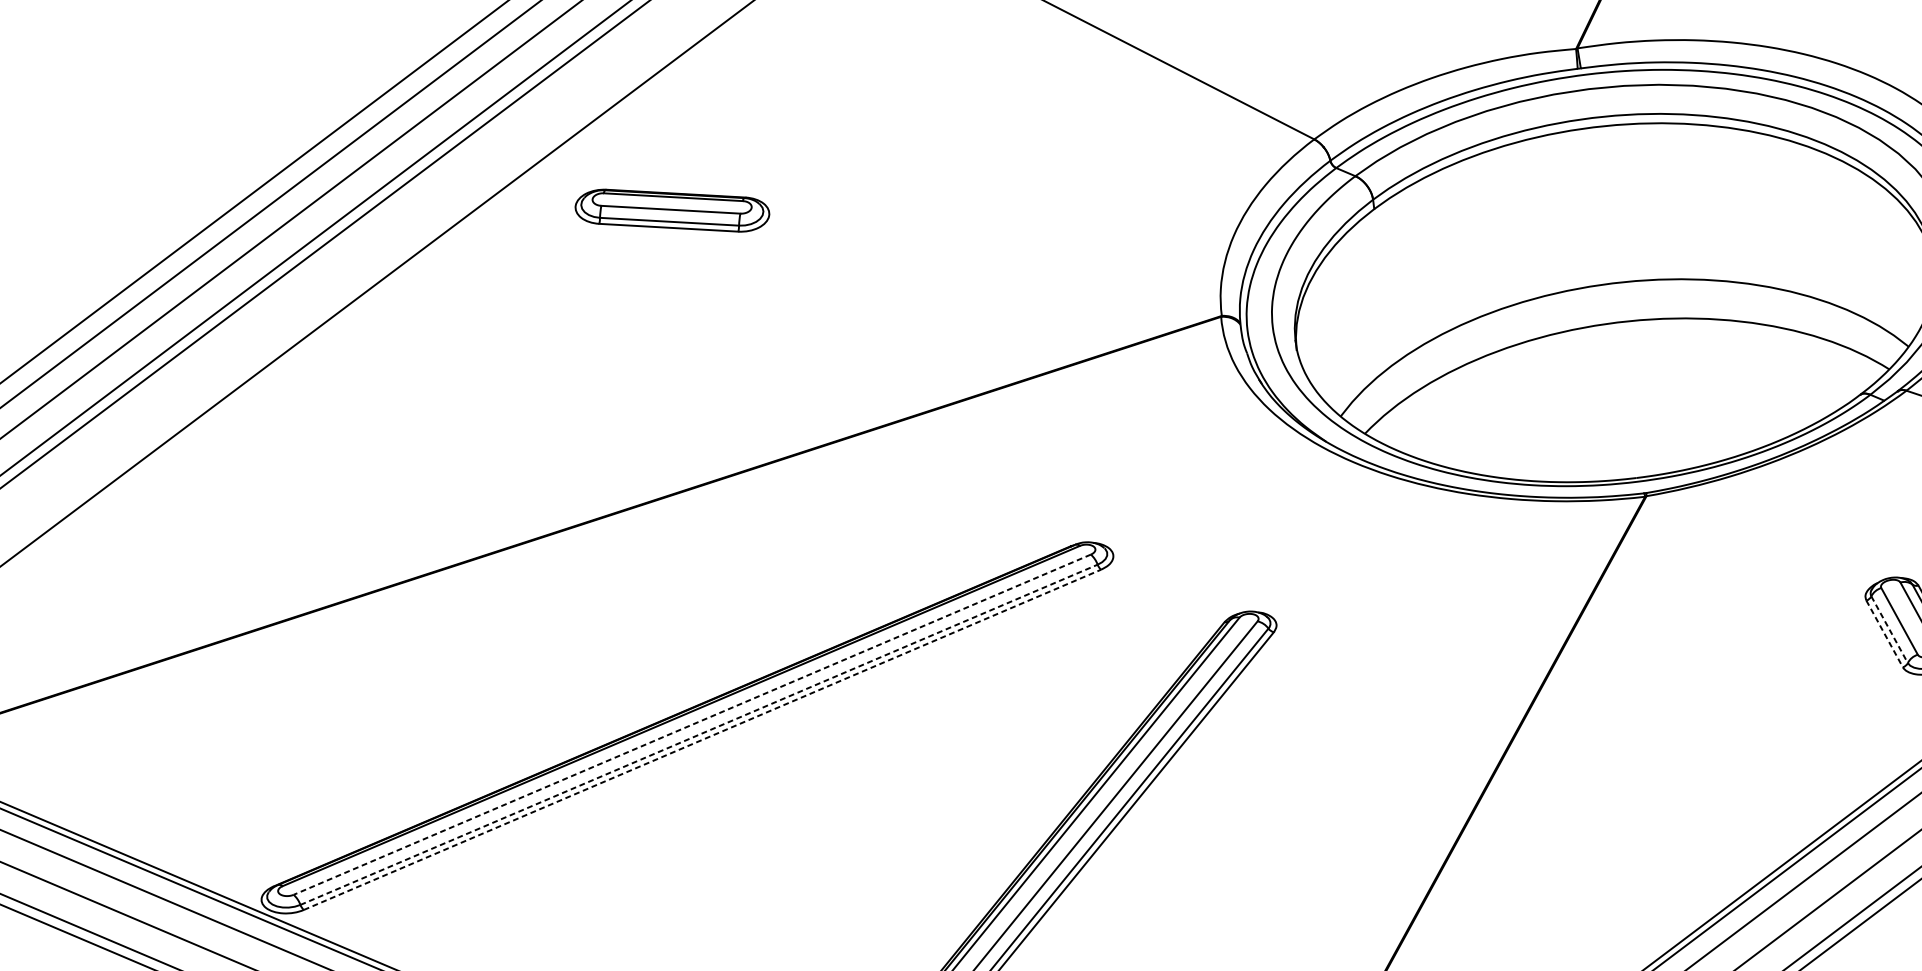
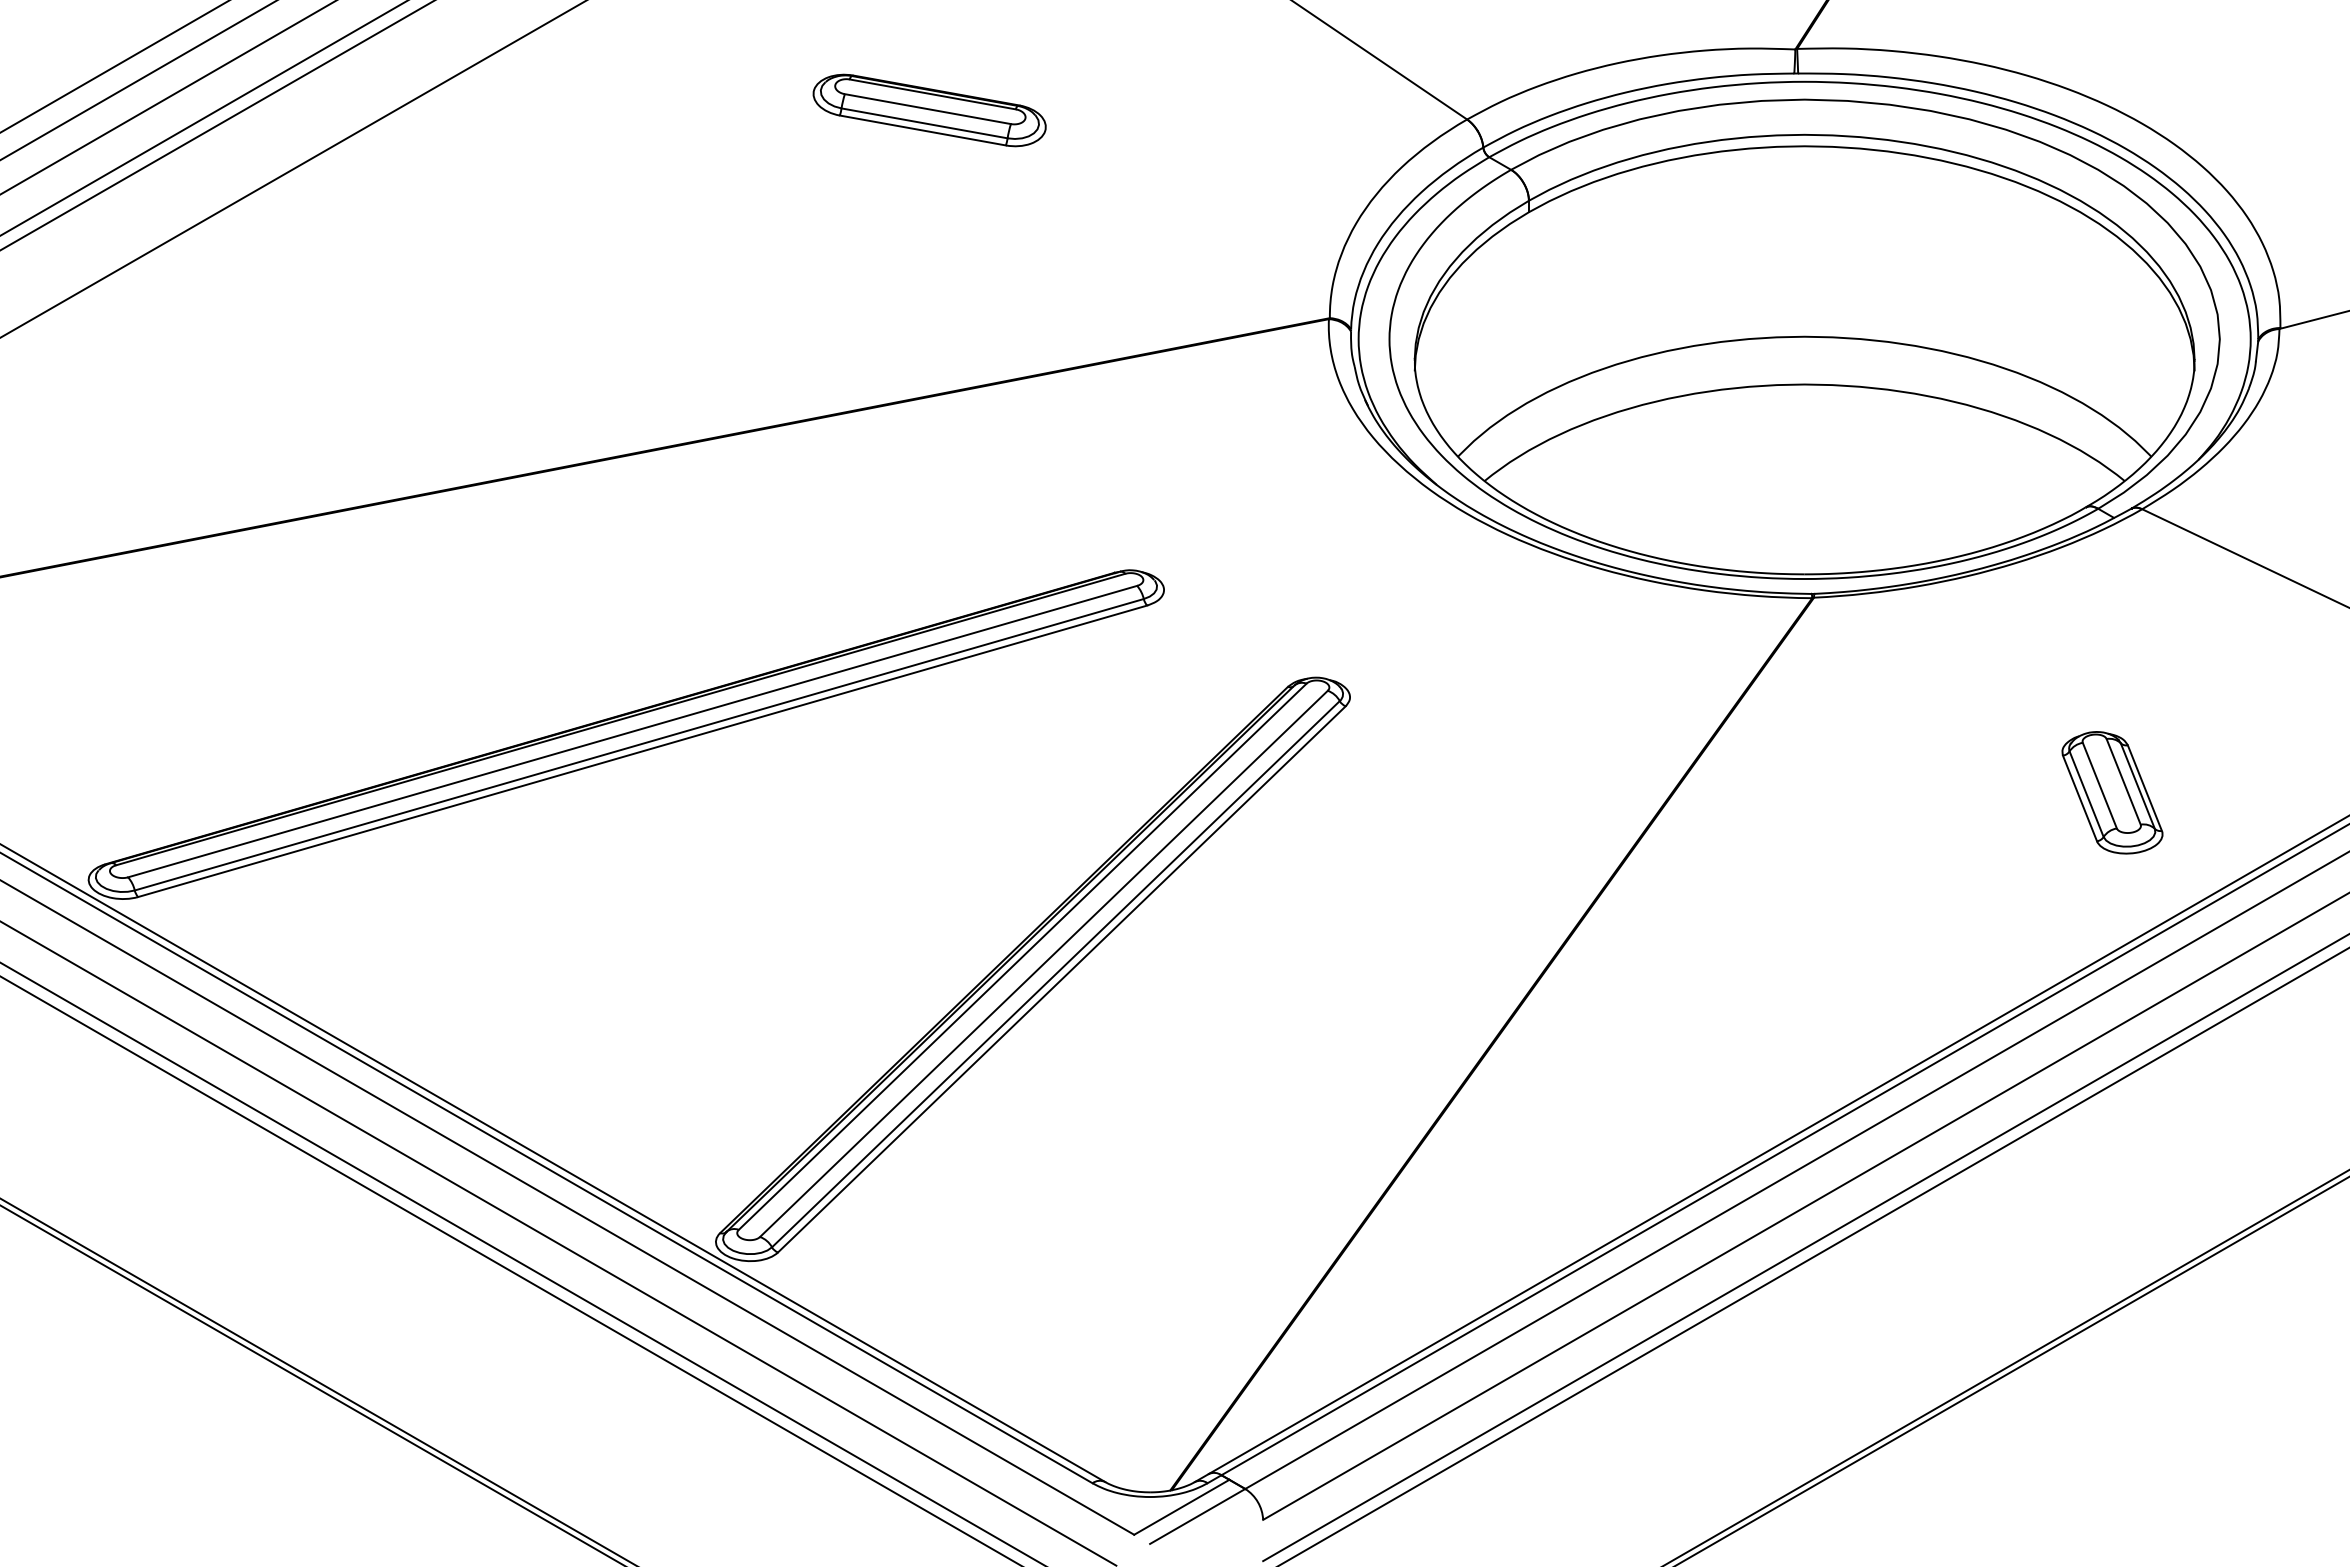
part: (672, 210) -> (929, 110), moved
line: (1889, 630) -> (2086, 794), dashed -> solid
line: (1885, 633) -> (2080, 798), dashed -> solid
line: (692, 724) -> (632, 731), dashed -> solid
line: (699, 734) -> (639, 744), dashed -> solid
line: (703, 739) -> (643, 751), dashed -> solid

